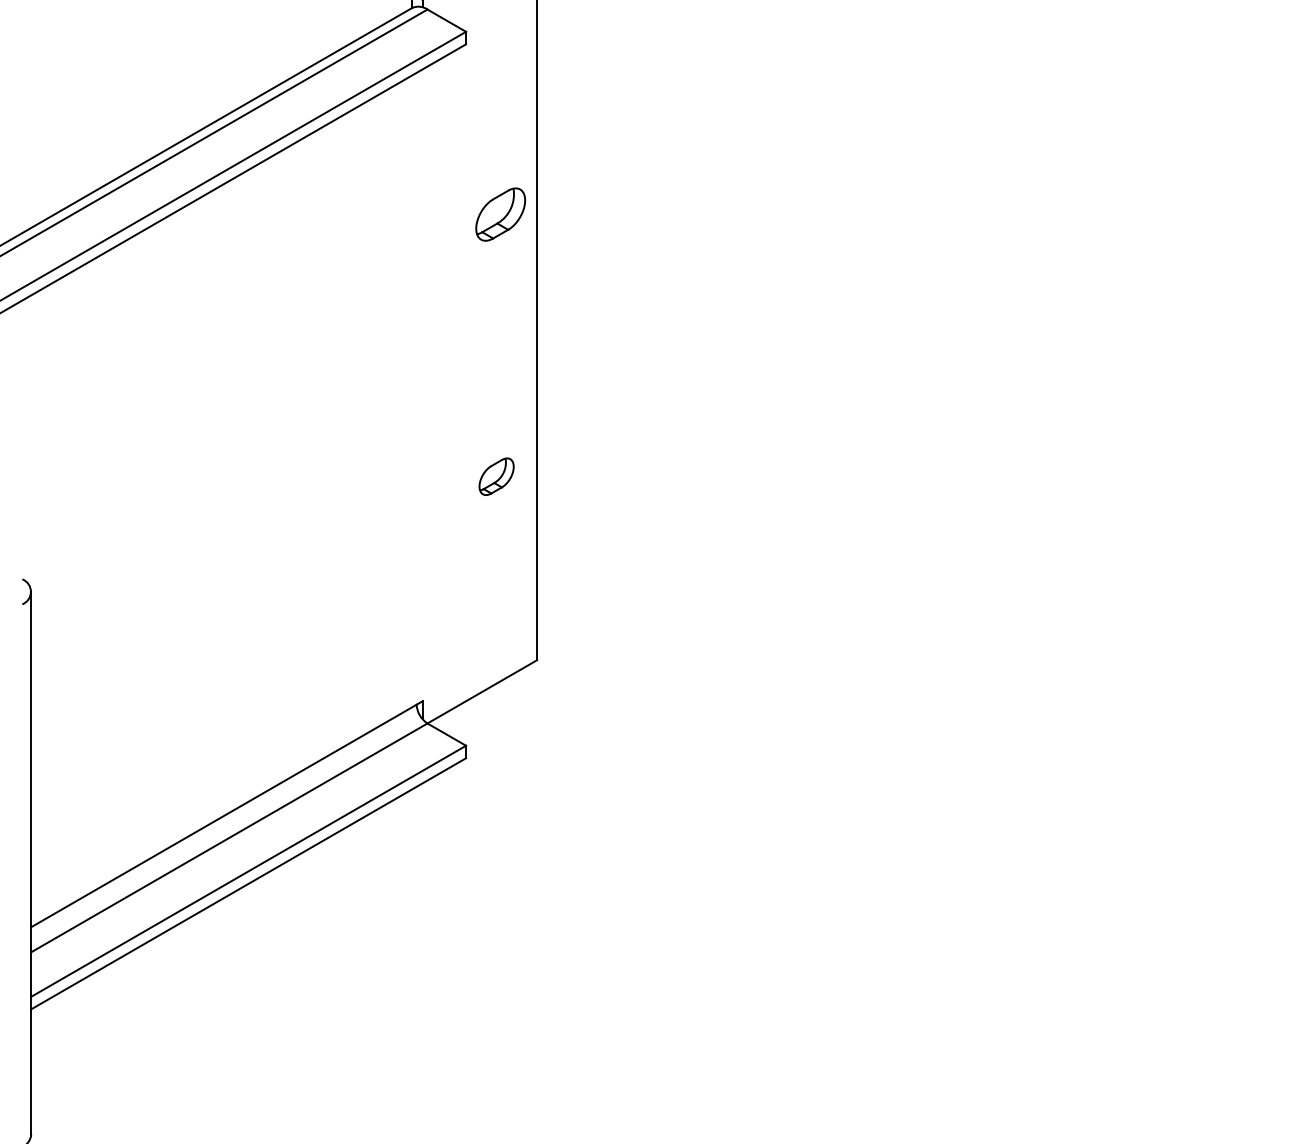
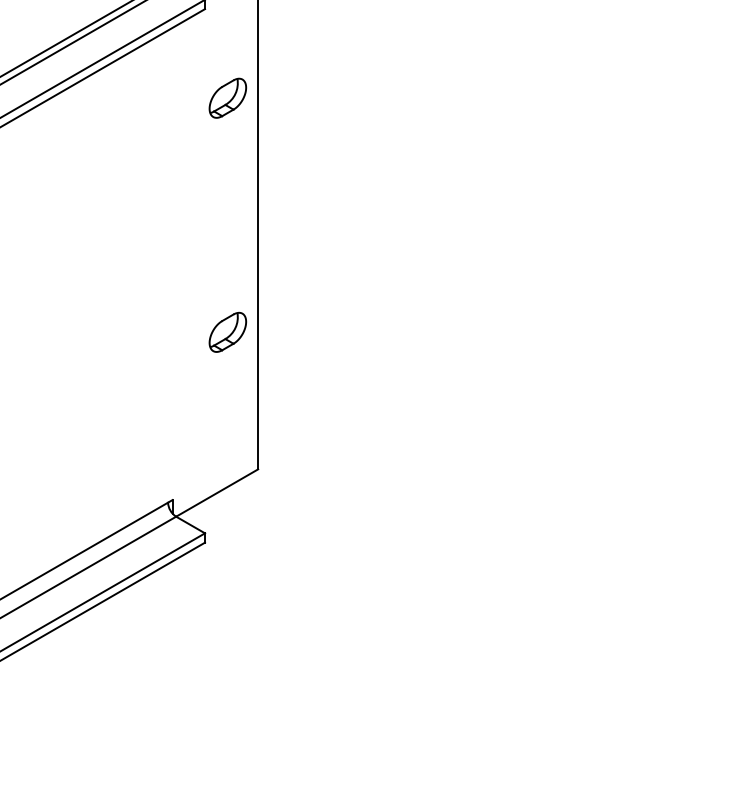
part: (500, 214) -> (227, 98), moved
part: (496, 476) -> (227, 332), size x1.43

